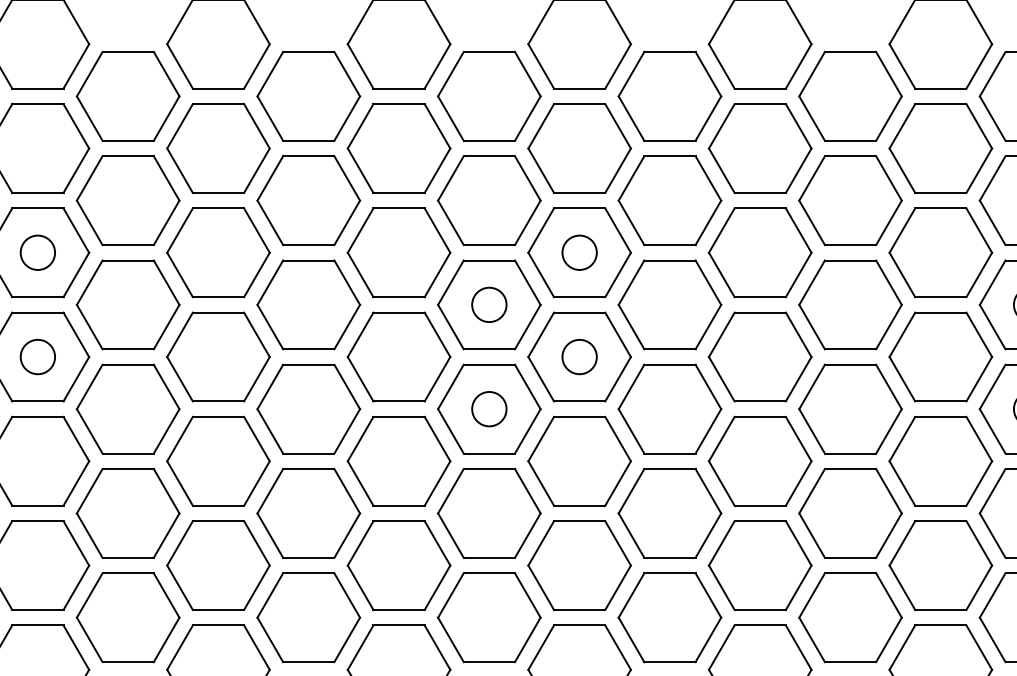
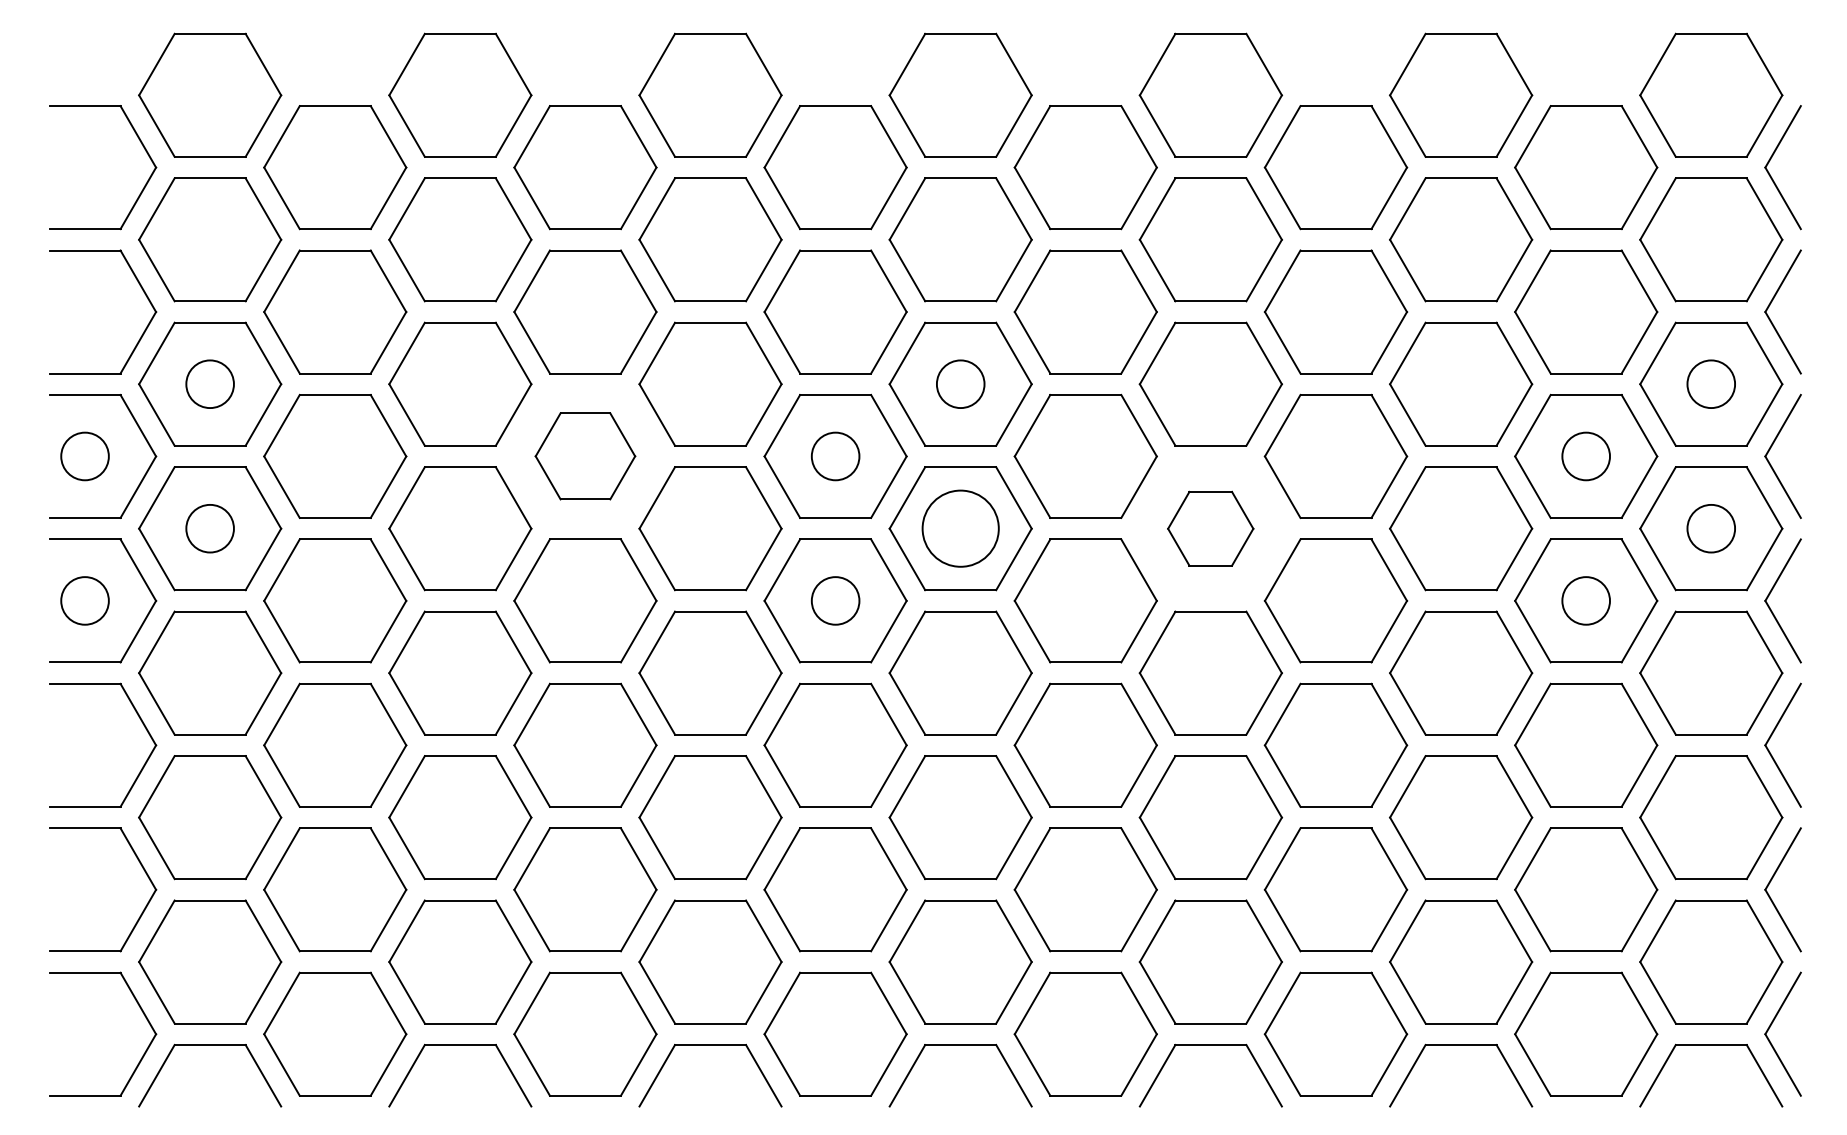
part: (308, 304) -> (585, 455), size x0.7
circle: (579, 356) -> (960, 528), size x1.6
part: (759, 356) -> (1210, 528), size x0.6

